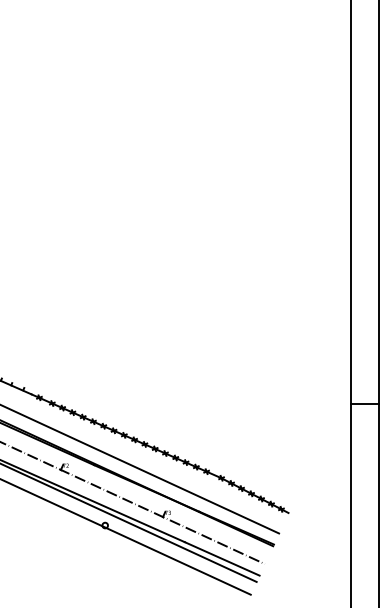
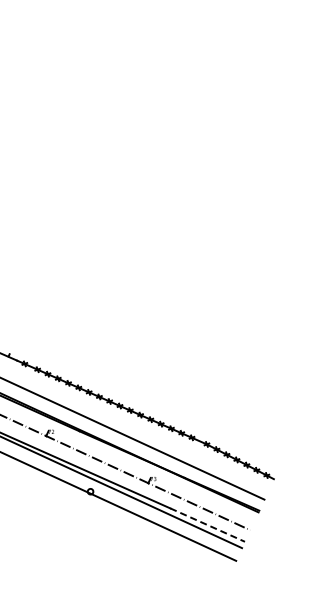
line: (222, 558) -> (207, 524), solid -> dashed

